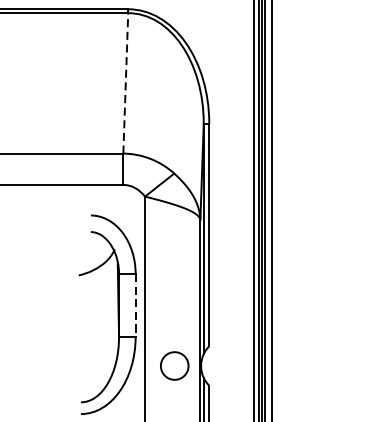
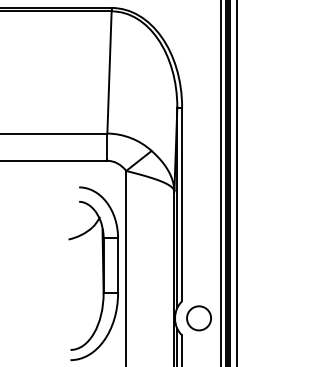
line: (125, 82) -> (109, 71), dashed -> solid
line: (136, 306) -> (118, 266), dashed -> solid
circle: (174, 366) -> (198, 318), moved

